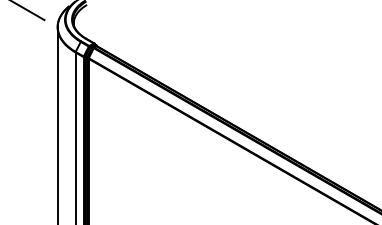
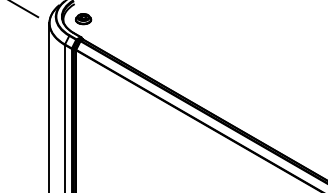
part: (97, 22) -> (83, 19), added

